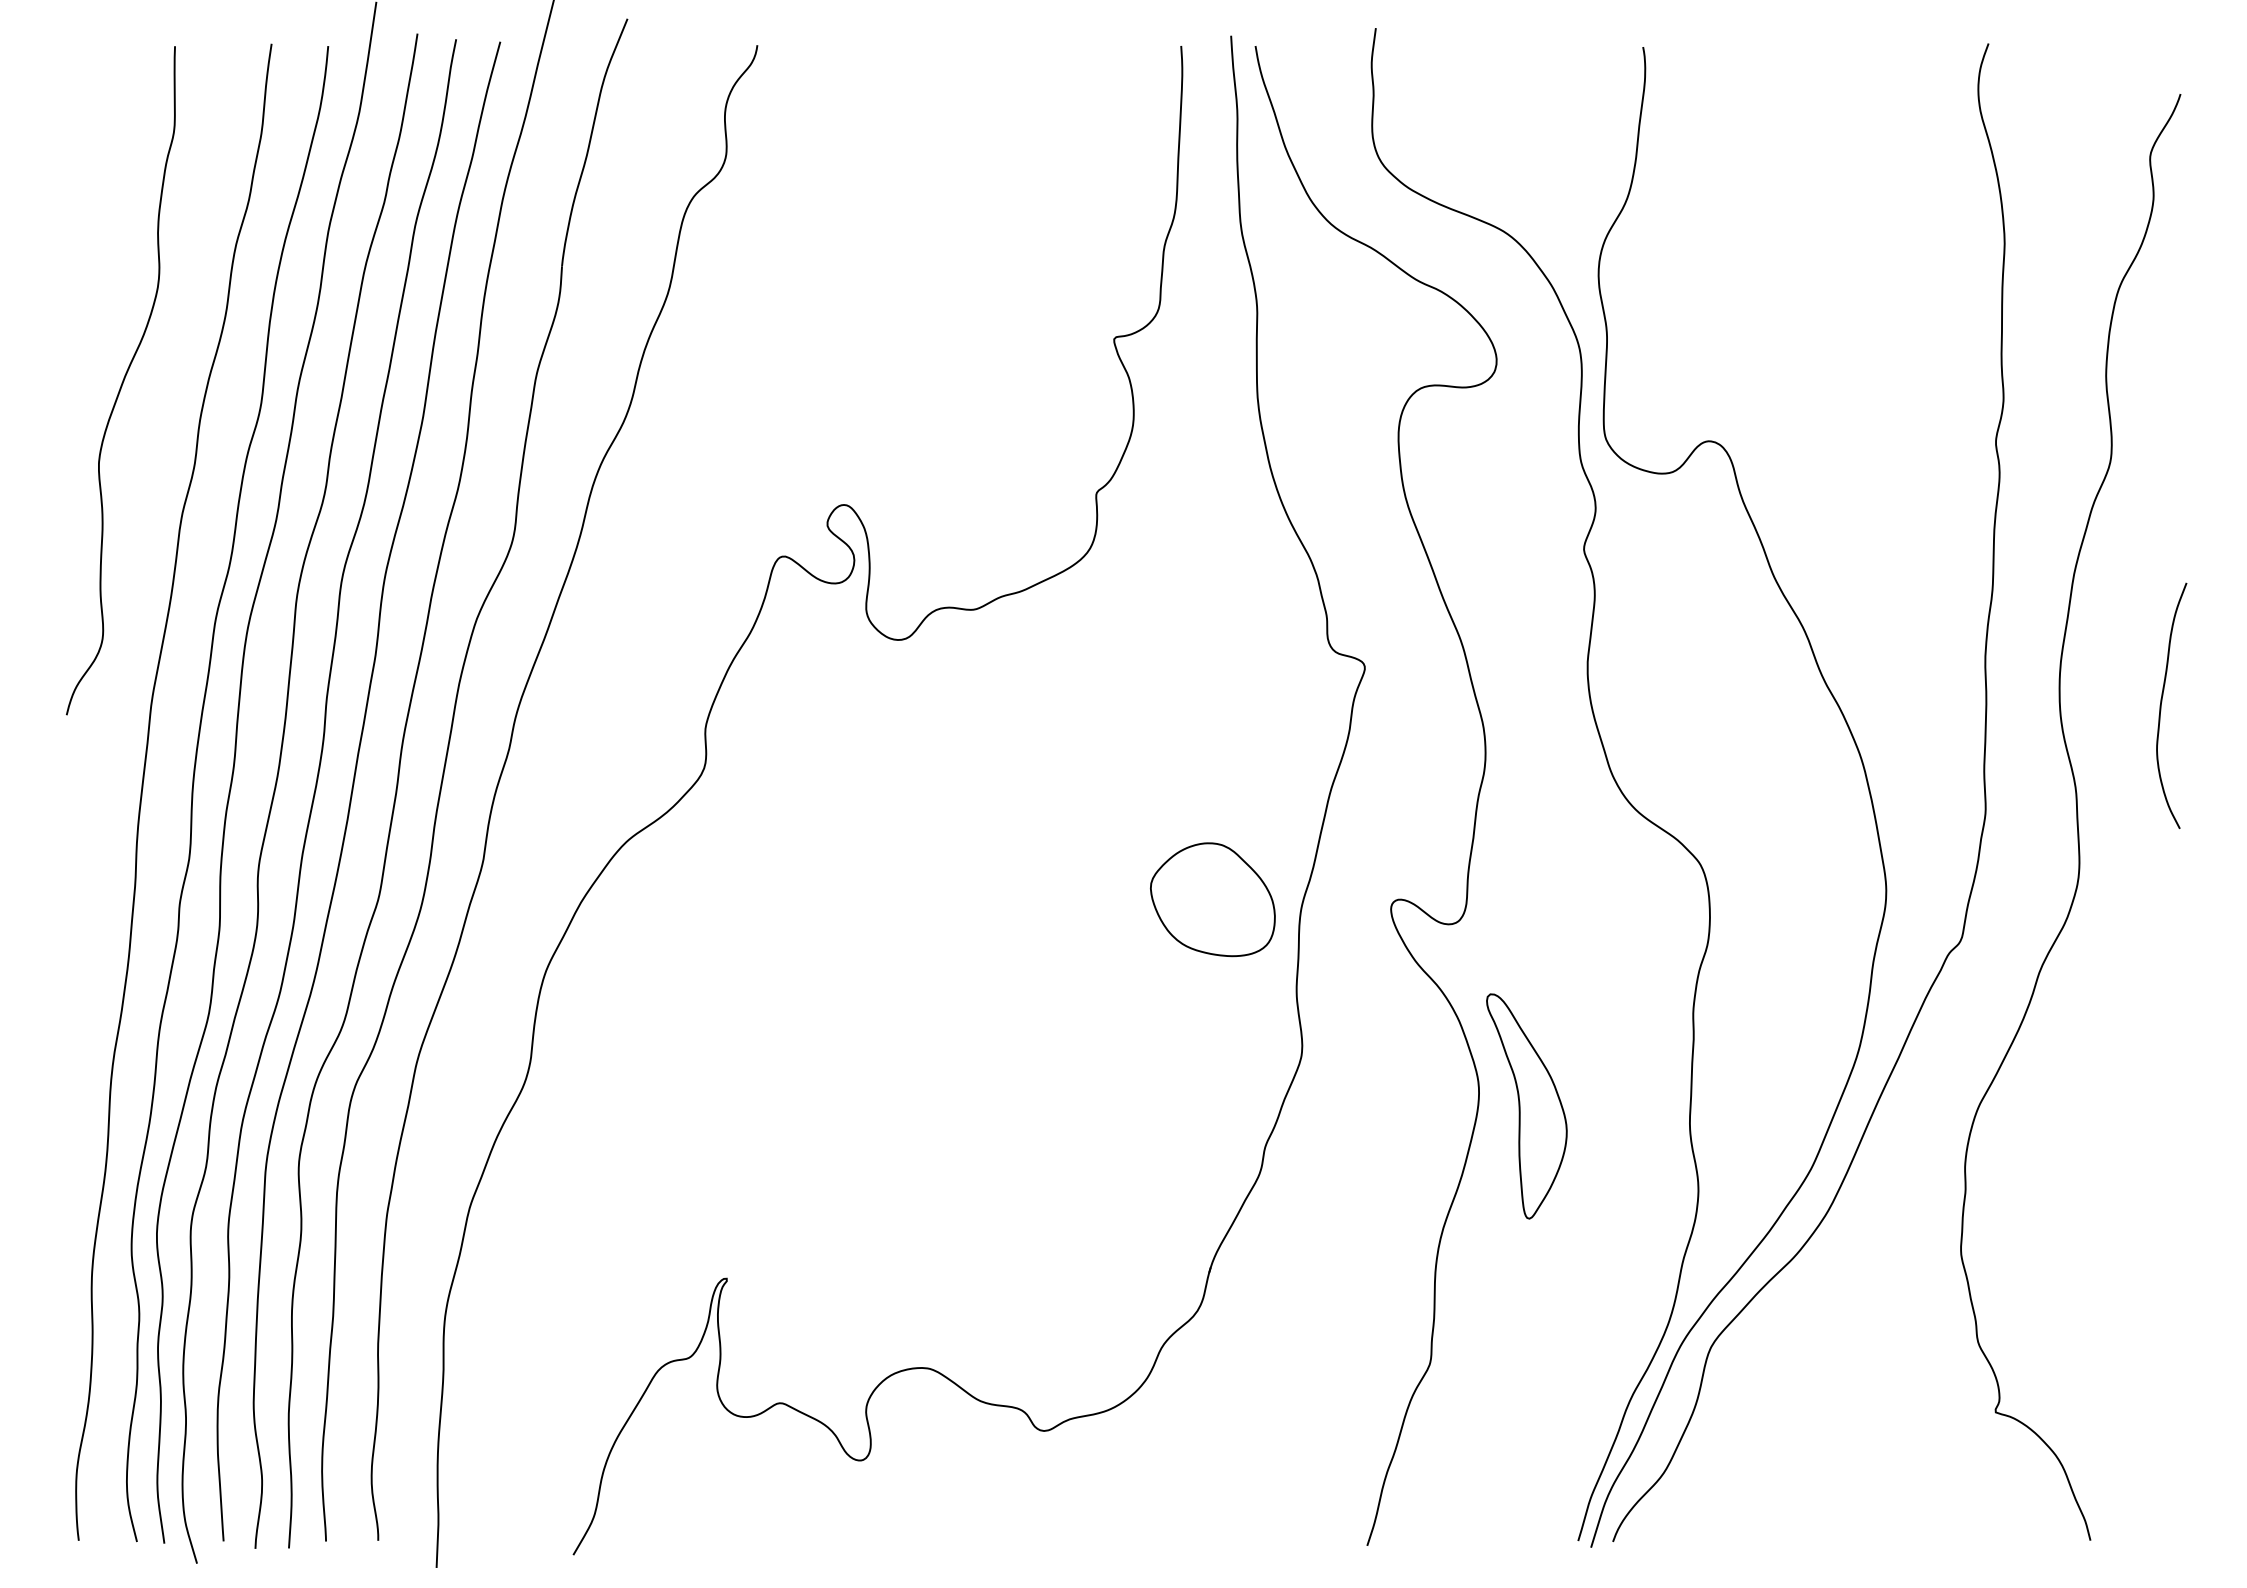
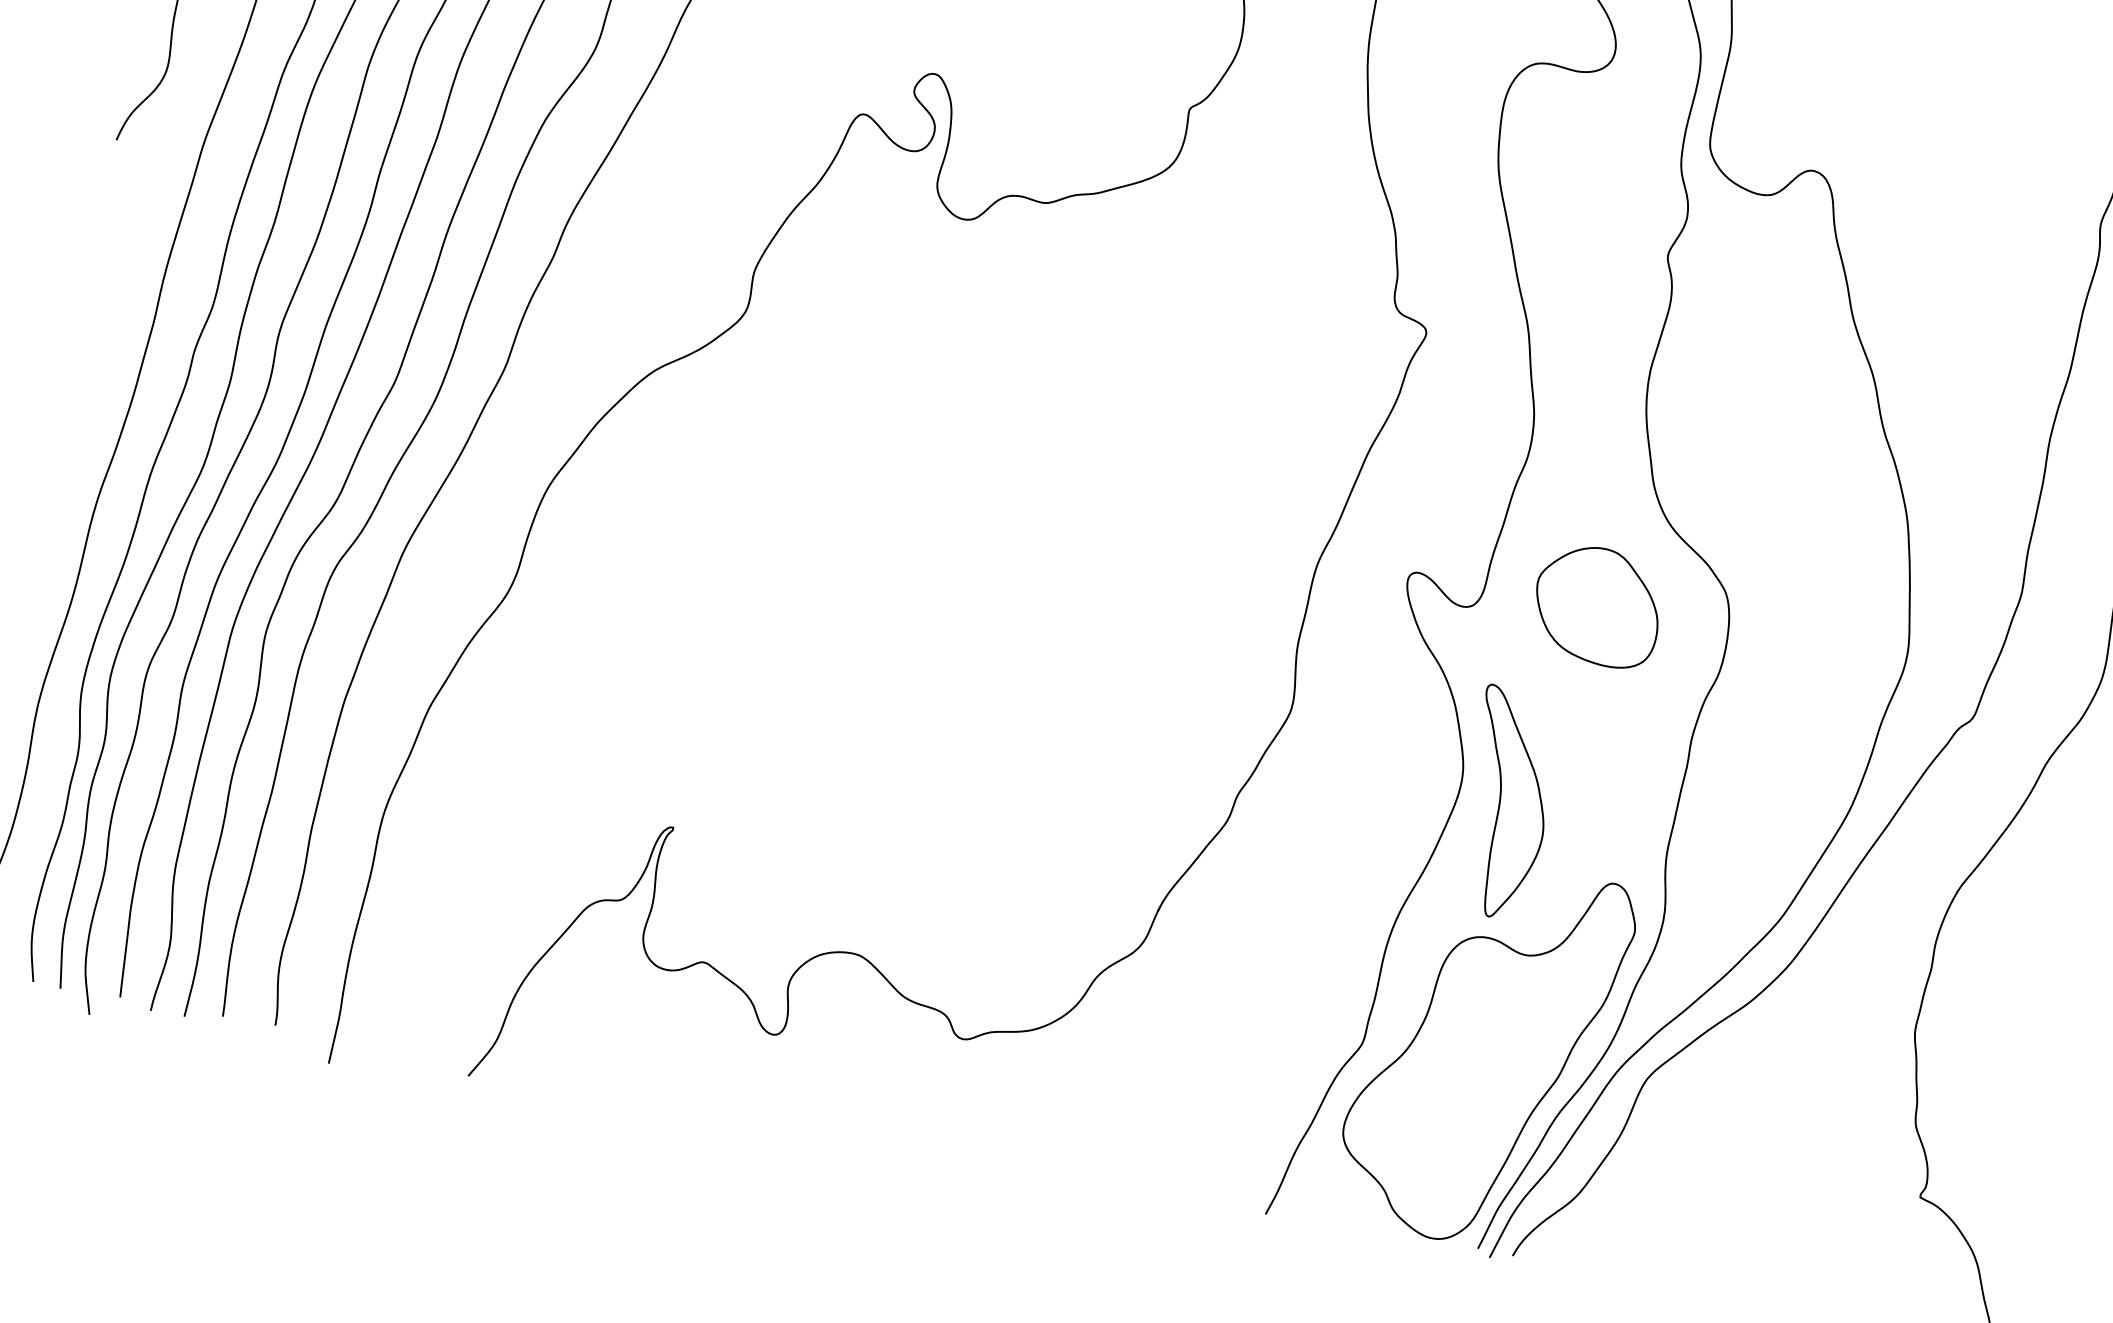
part: (1212, 899) -> (1597, 605), moved
part: (1549, 1351) -> (1484, 1053), added

